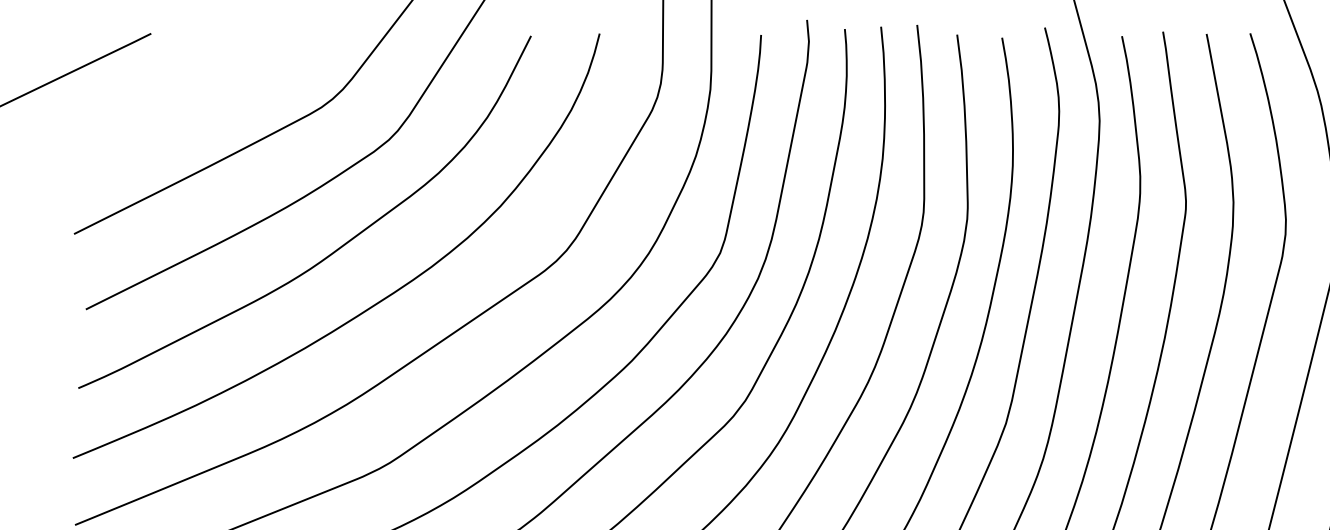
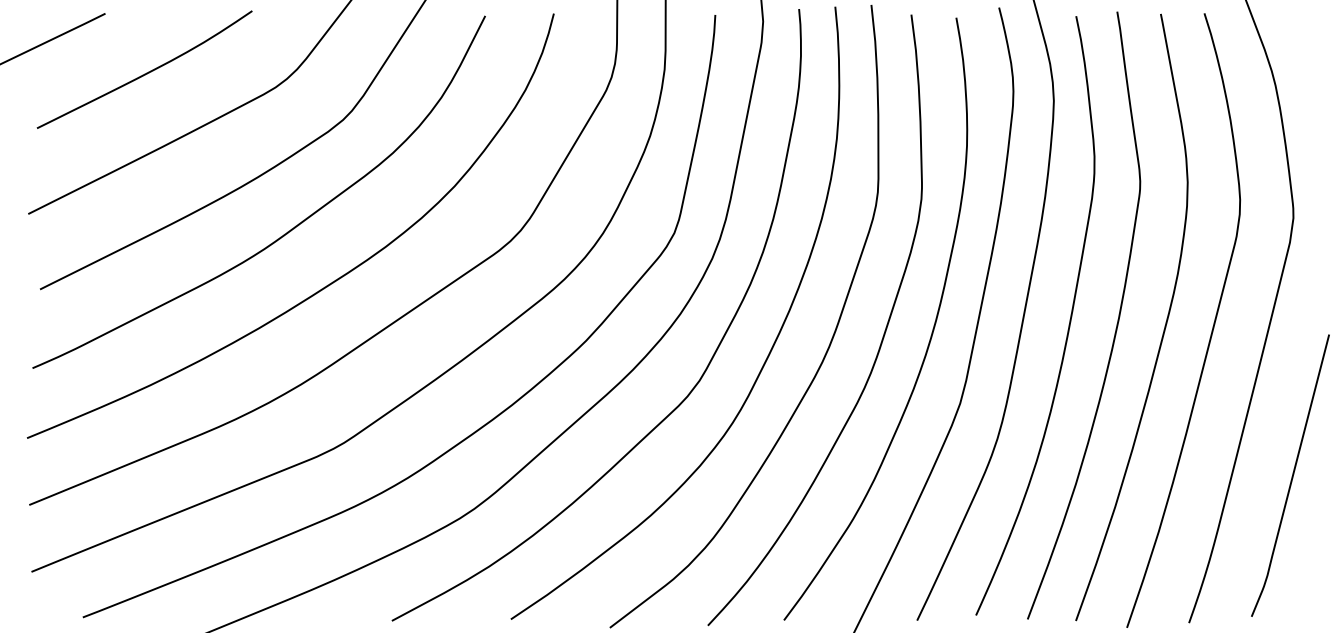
curve: (192, 92) -> (146, 72), added

